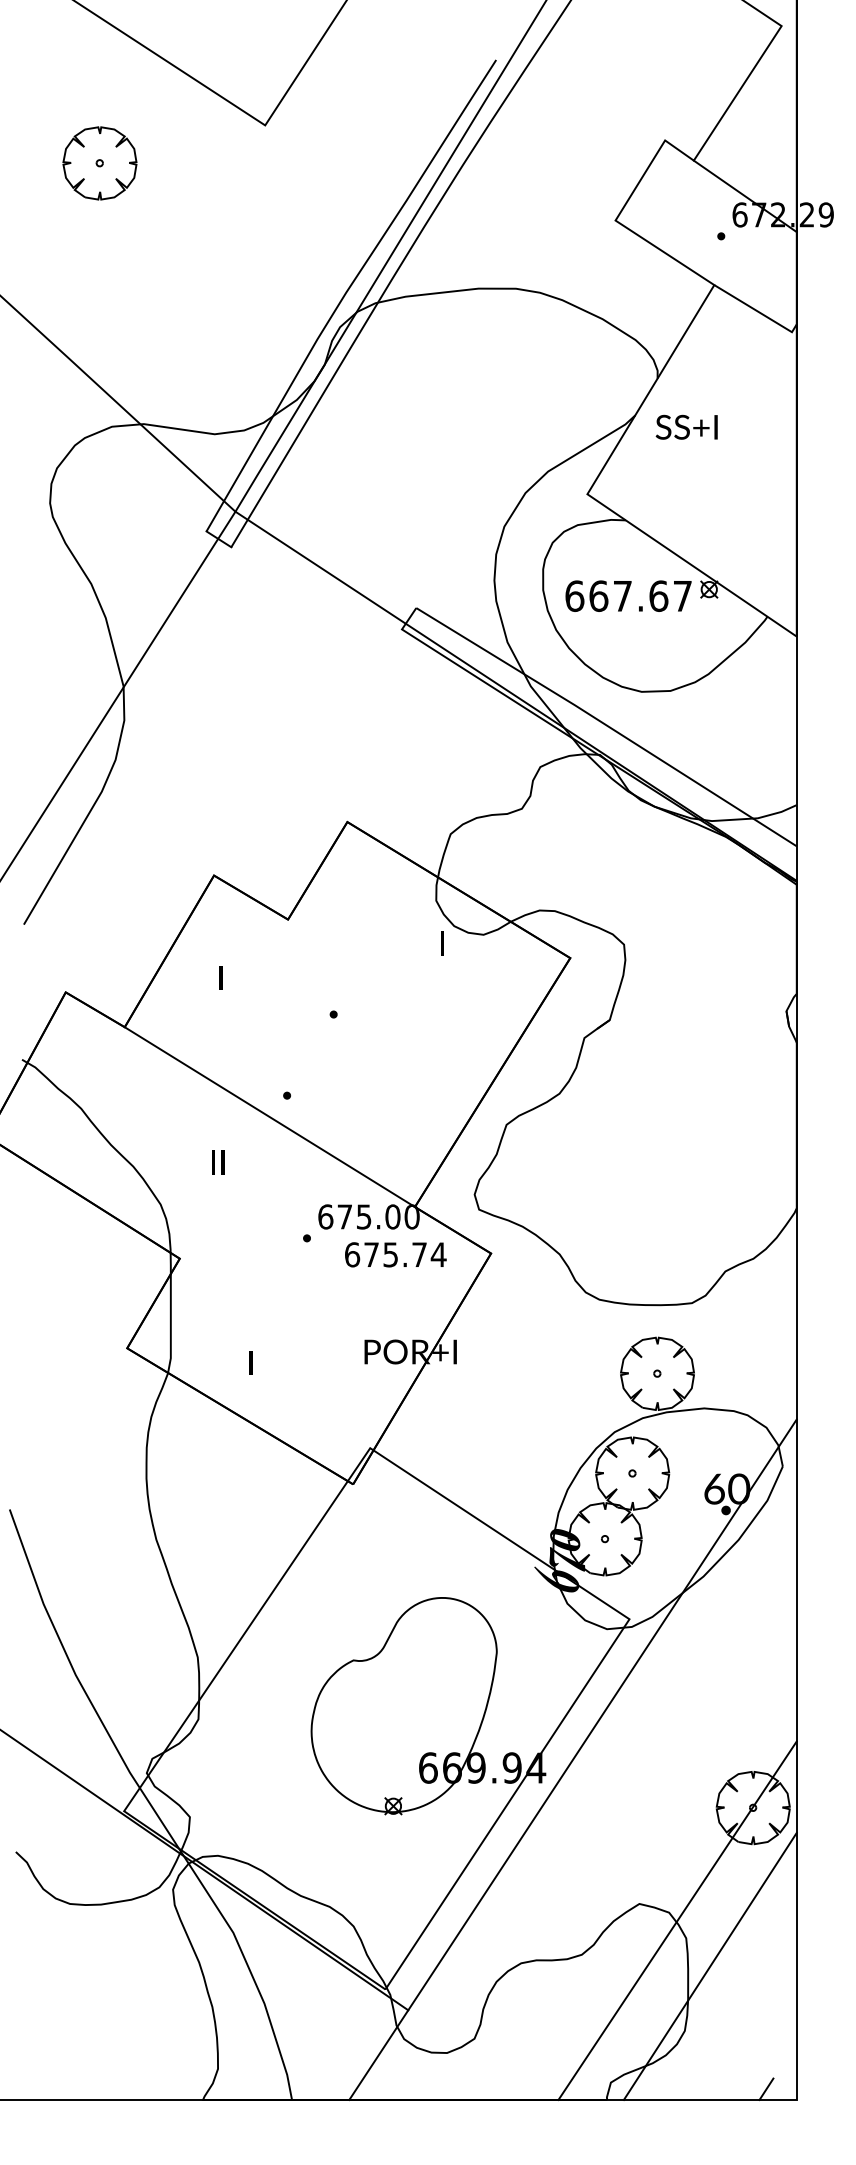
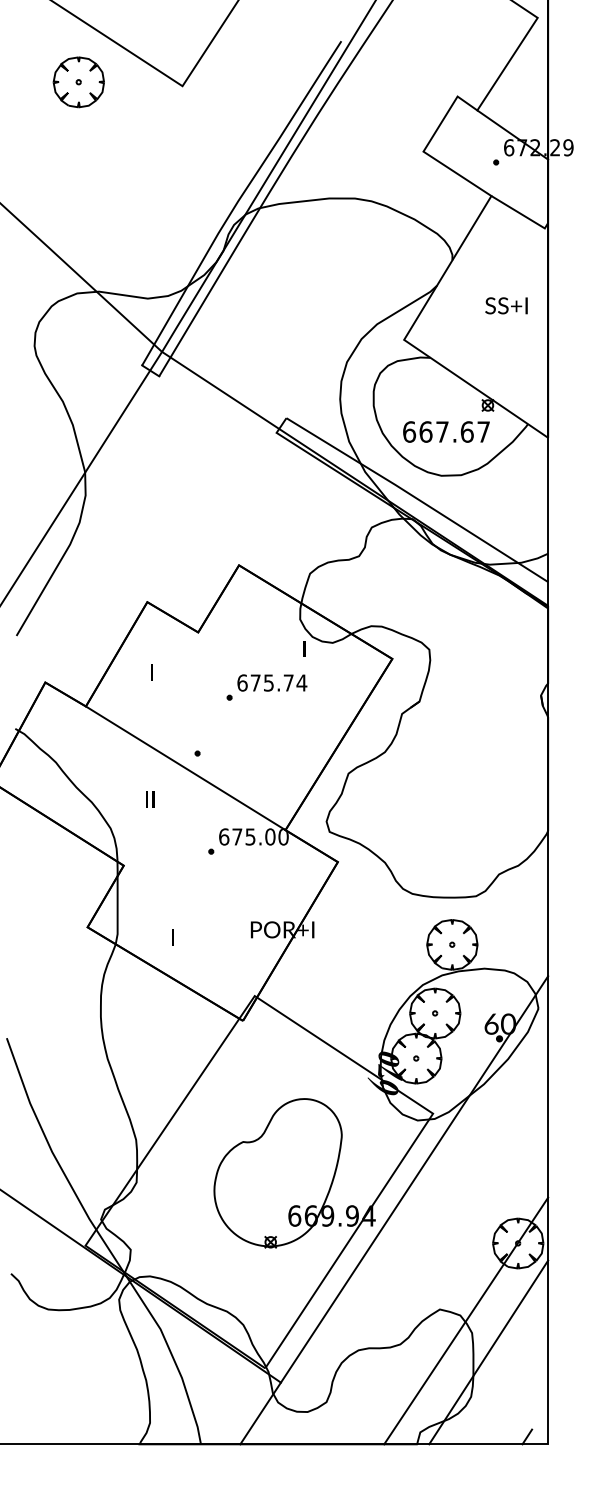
part: (99, 163) -> (78, 82), moved
text: (686, 426) -> (506, 305), moved
text: (628, 595) -> (446, 431), moved
text: (396, 1254) -> (272, 682), moved

